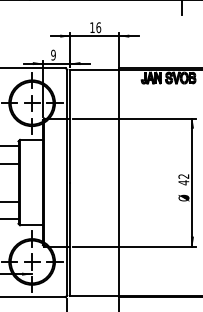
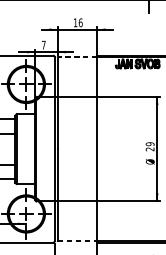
text: (53, 54) -> (43, 44), 9 -> 7
line: (94, 69) -> (77, 56), solid -> dashed
text: (183, 179) -> (149, 146), 42 -> 29
line: (95, 295) -> (78, 241), solid -> dashed

